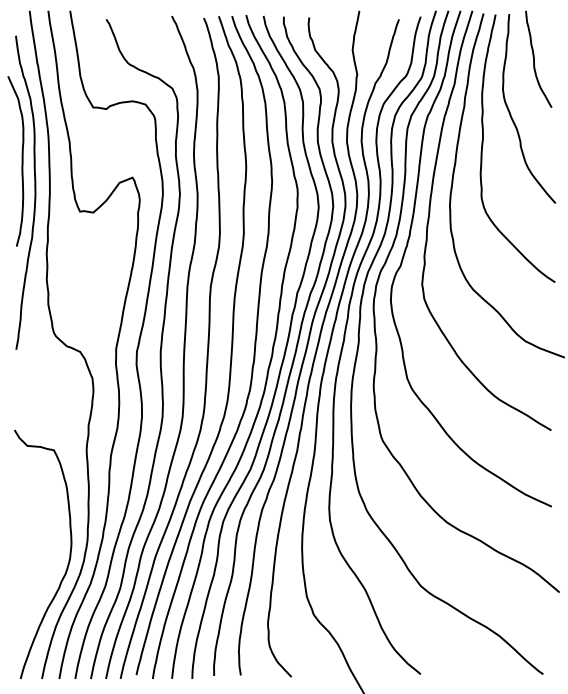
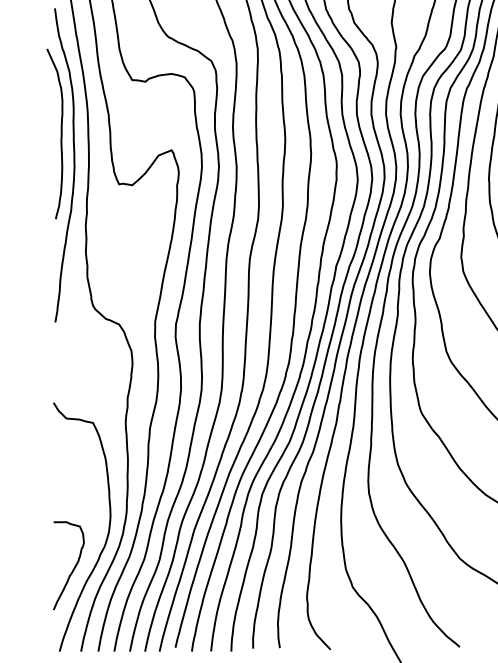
curve: (34, 595) -> (73, 568), added

